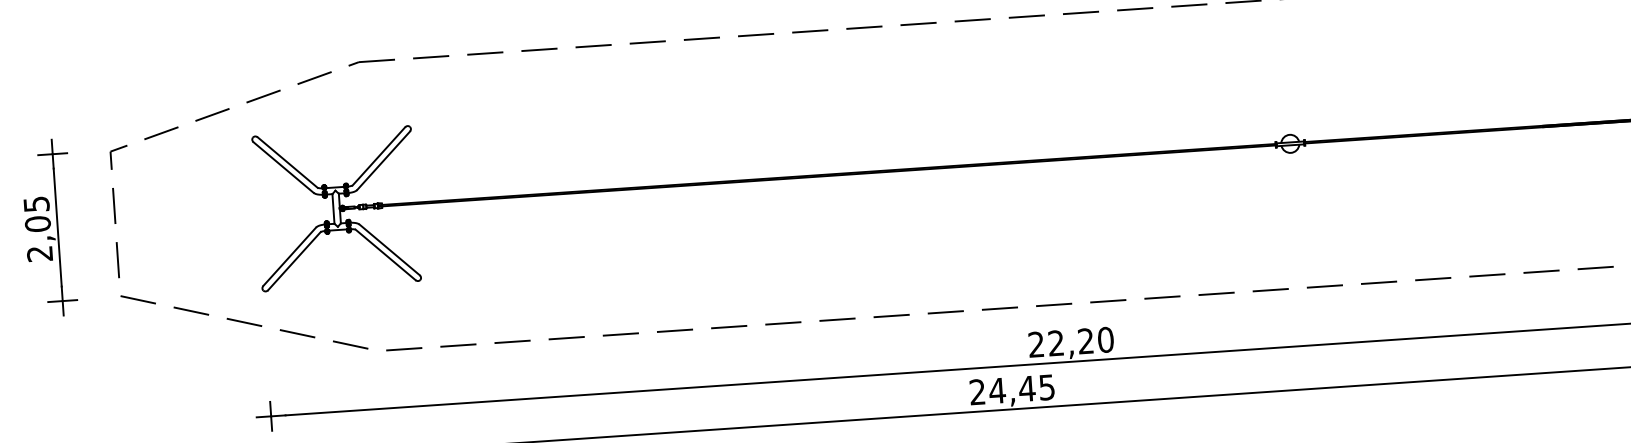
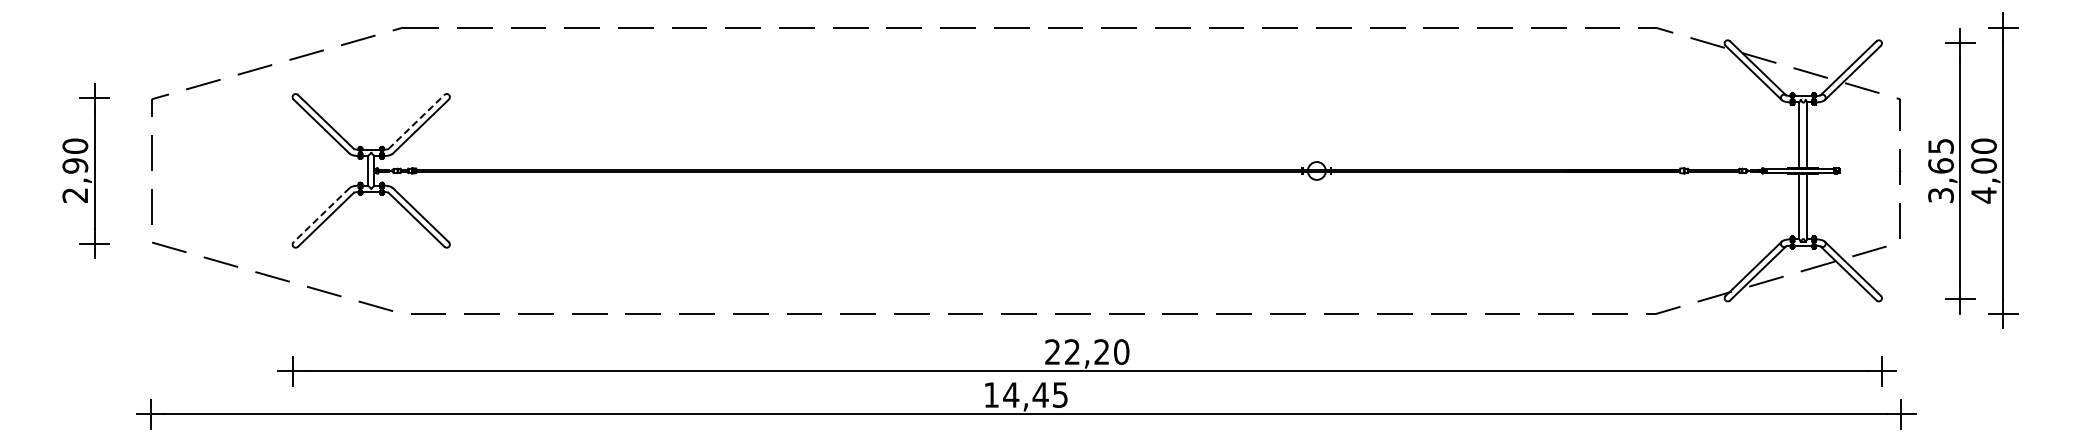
line: (378, 156) -> (416, 122), solid -> dashed
text: (37, 213) -> (75, 155), 2,05 -> 2,90
line: (289, 257) -> (321, 215), solid -> dashed
text: (977, 391) -> (991, 394), 24,45 -> 14,45

